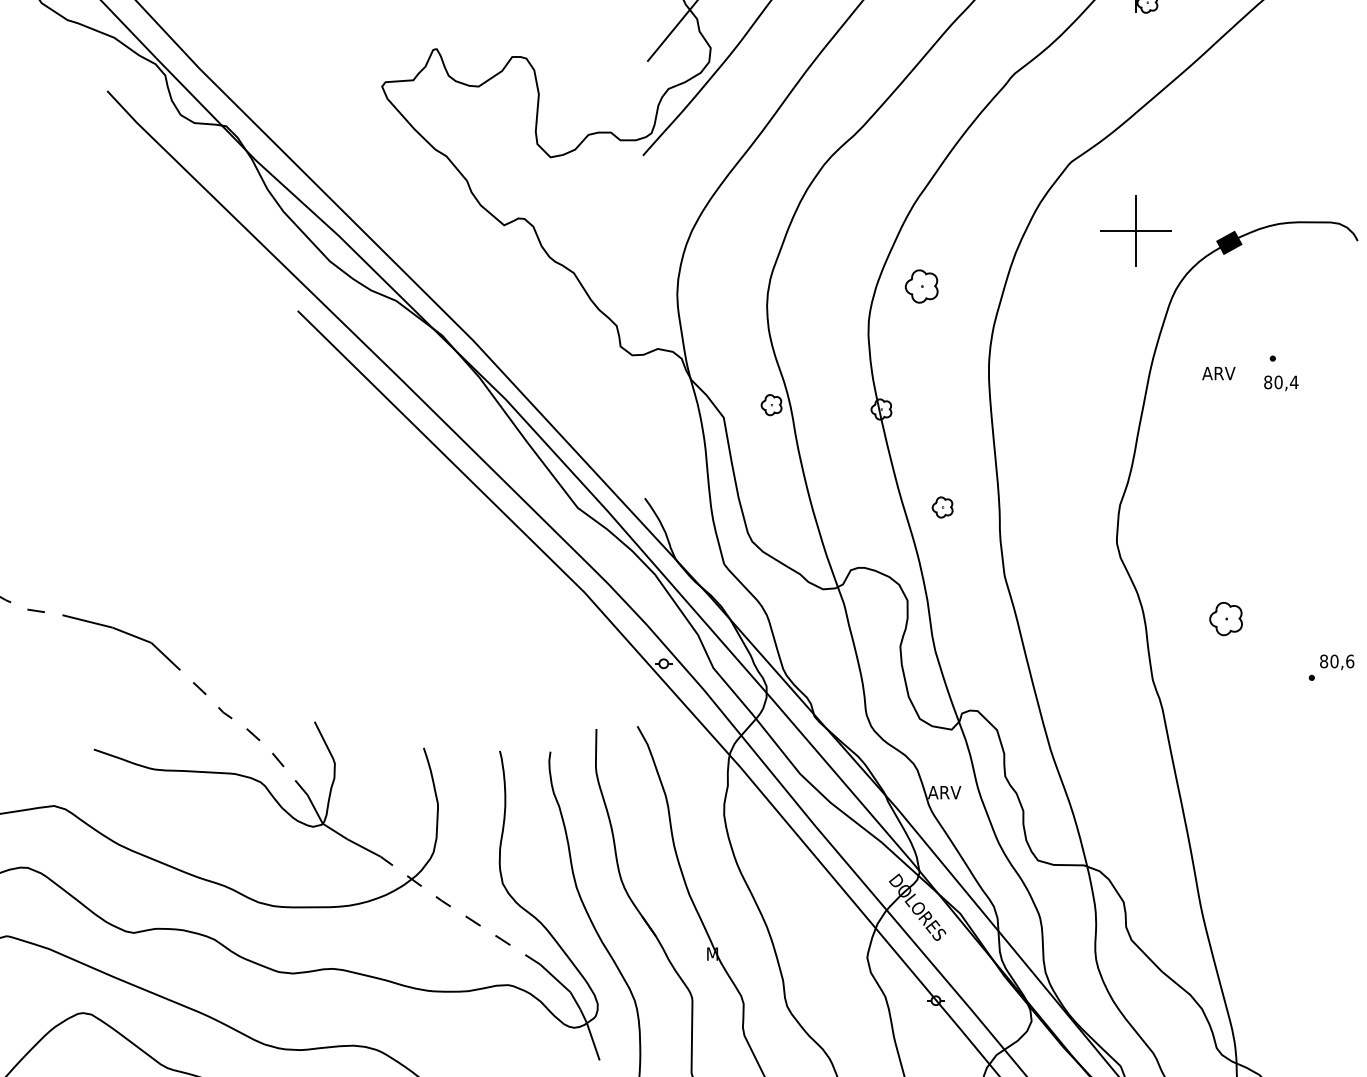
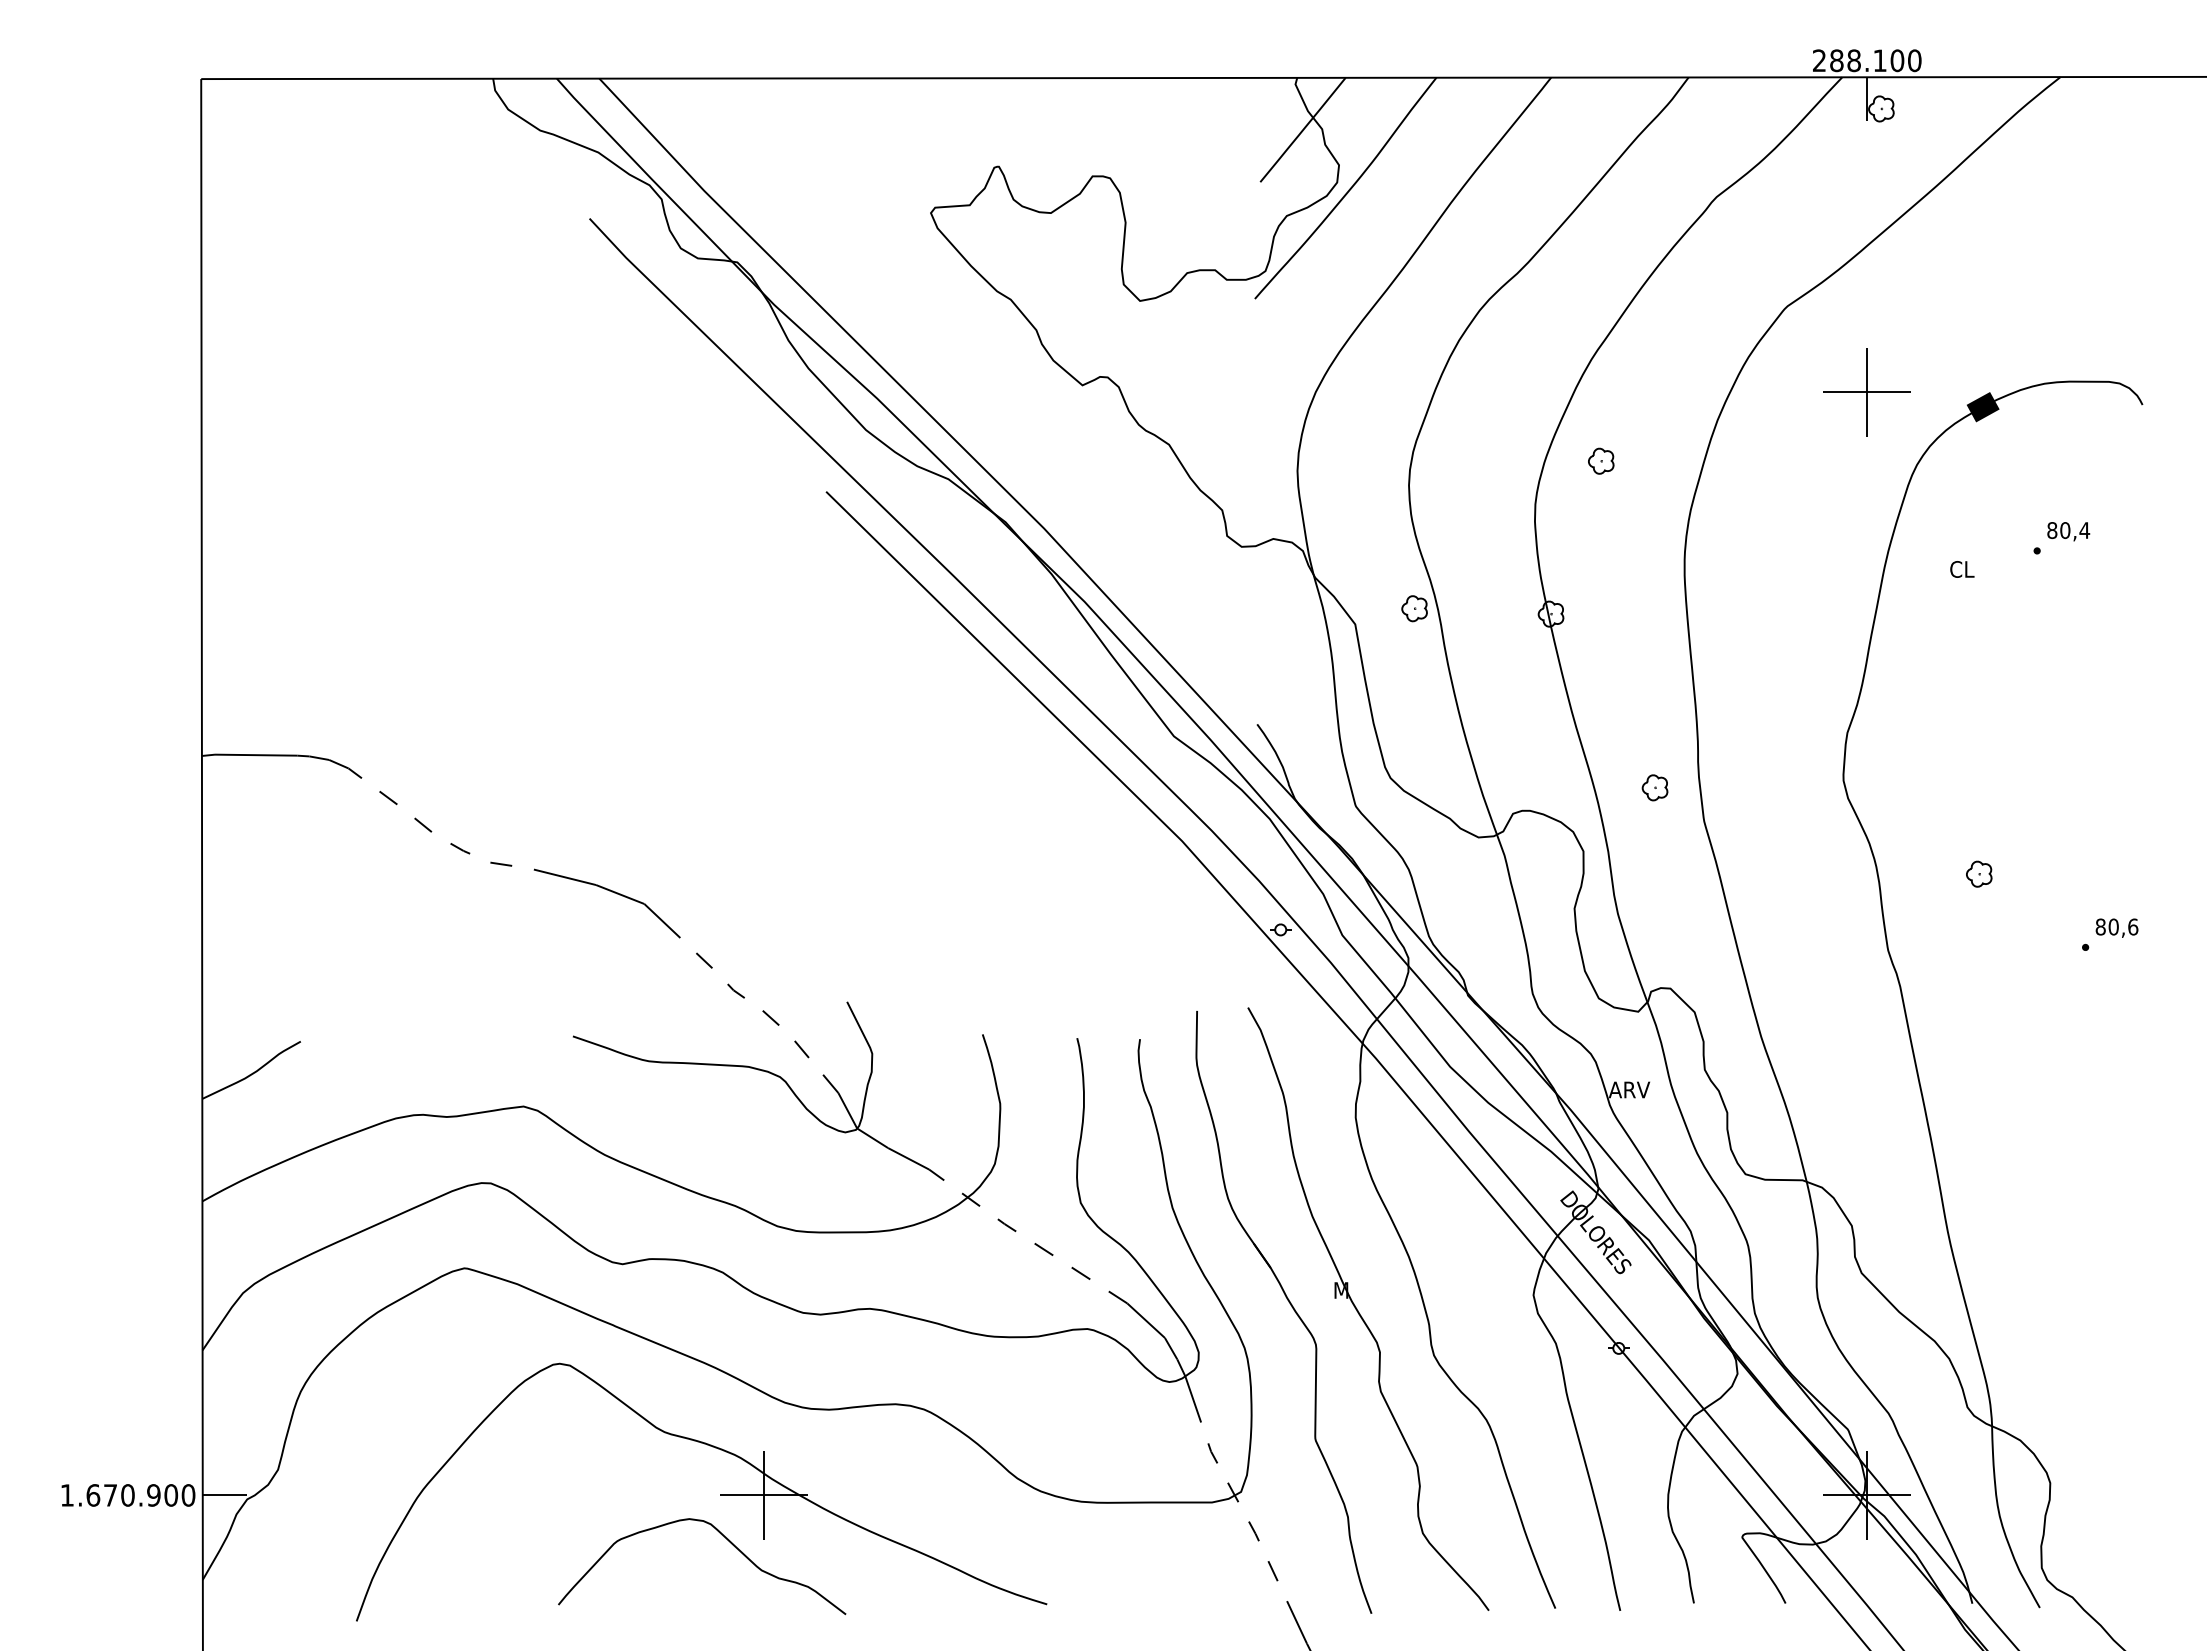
part: (922, 285) -> (1601, 460), size x0.62
text: (1218, 373) -> (1969, 569), ARV -> CL
text: (1281, 383) -> (2068, 531), moved
part: (942, 507) -> (1654, 787), moved
part: (1226, 618) -> (1979, 873), size x0.62

